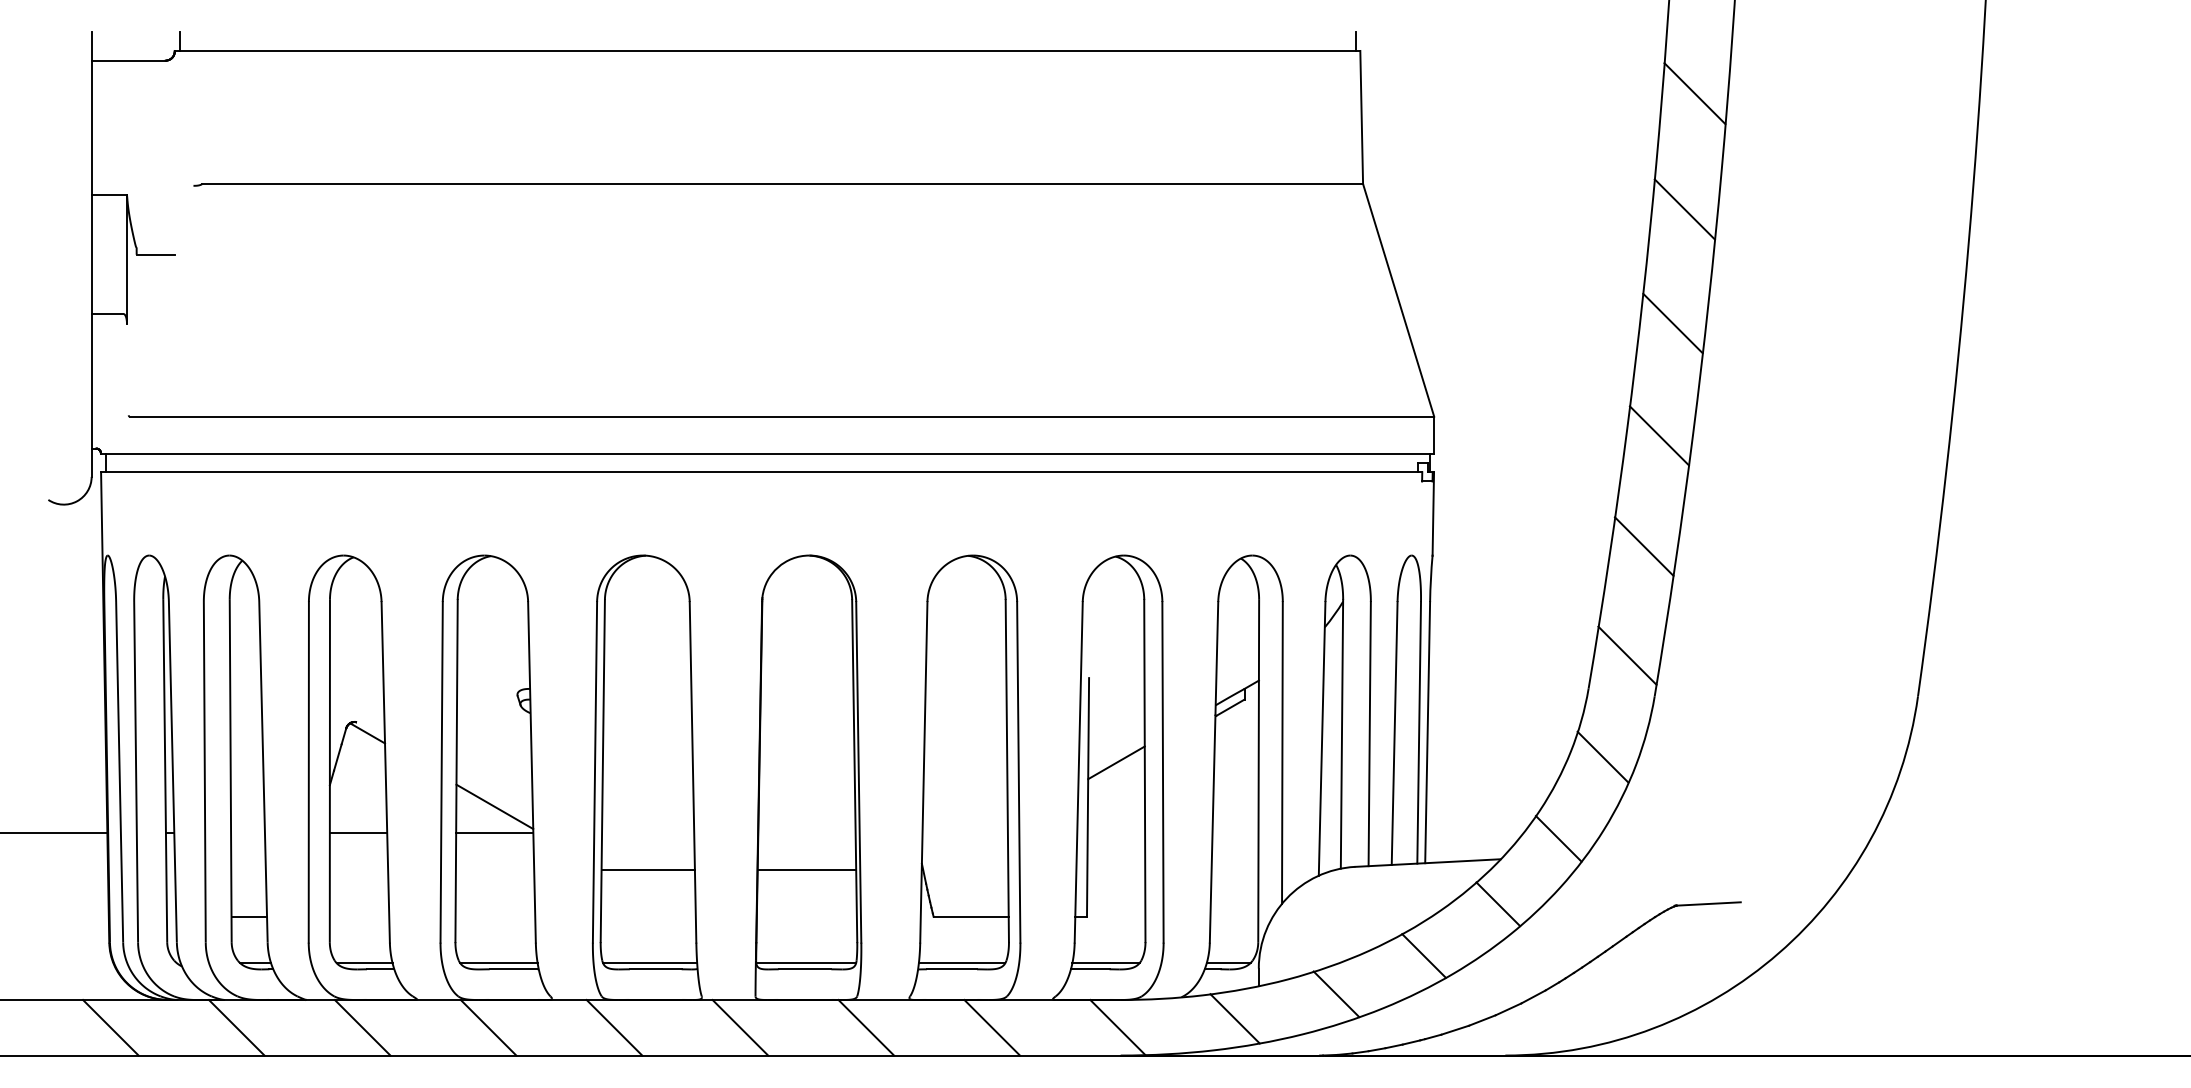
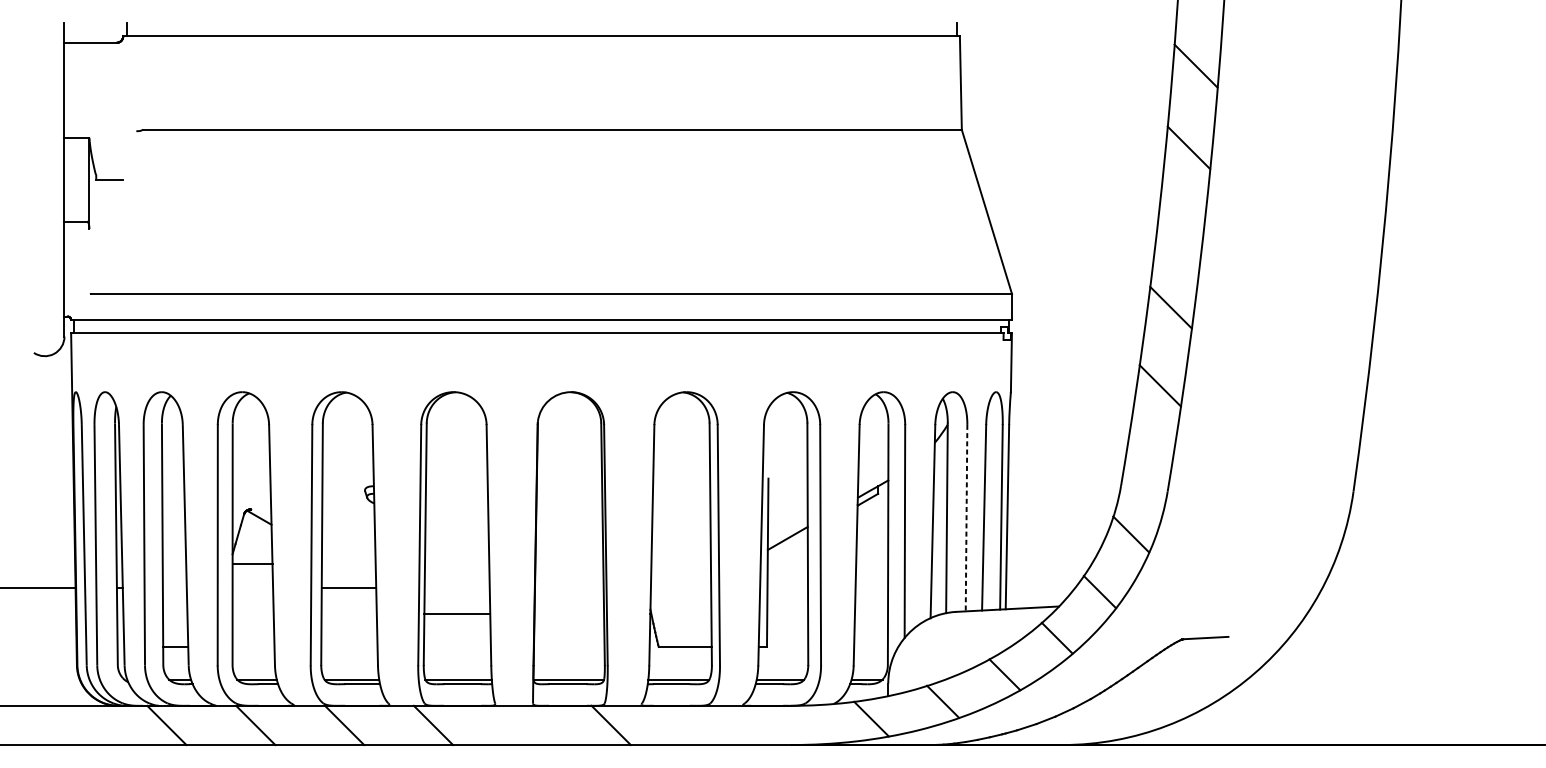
line: (1672, 323) -> (1180, 228), removed
line: (1627, 655) -> (1148, 462), removed
line: (1369, 734) -> (966, 518), solid -> dashed
line: (494, 806) -> (348, 569), removed
line: (358, 833) -> (252, 564), moved
line: (806, 870) -> (569, 614), removed
line: (1117, 1026) -> (788, 724), removed
line: (110, 1027) -> (77, 725), removed
line: (740, 1027) -> (522, 725), removed
line: (992, 1027) -> (700, 725), removed

